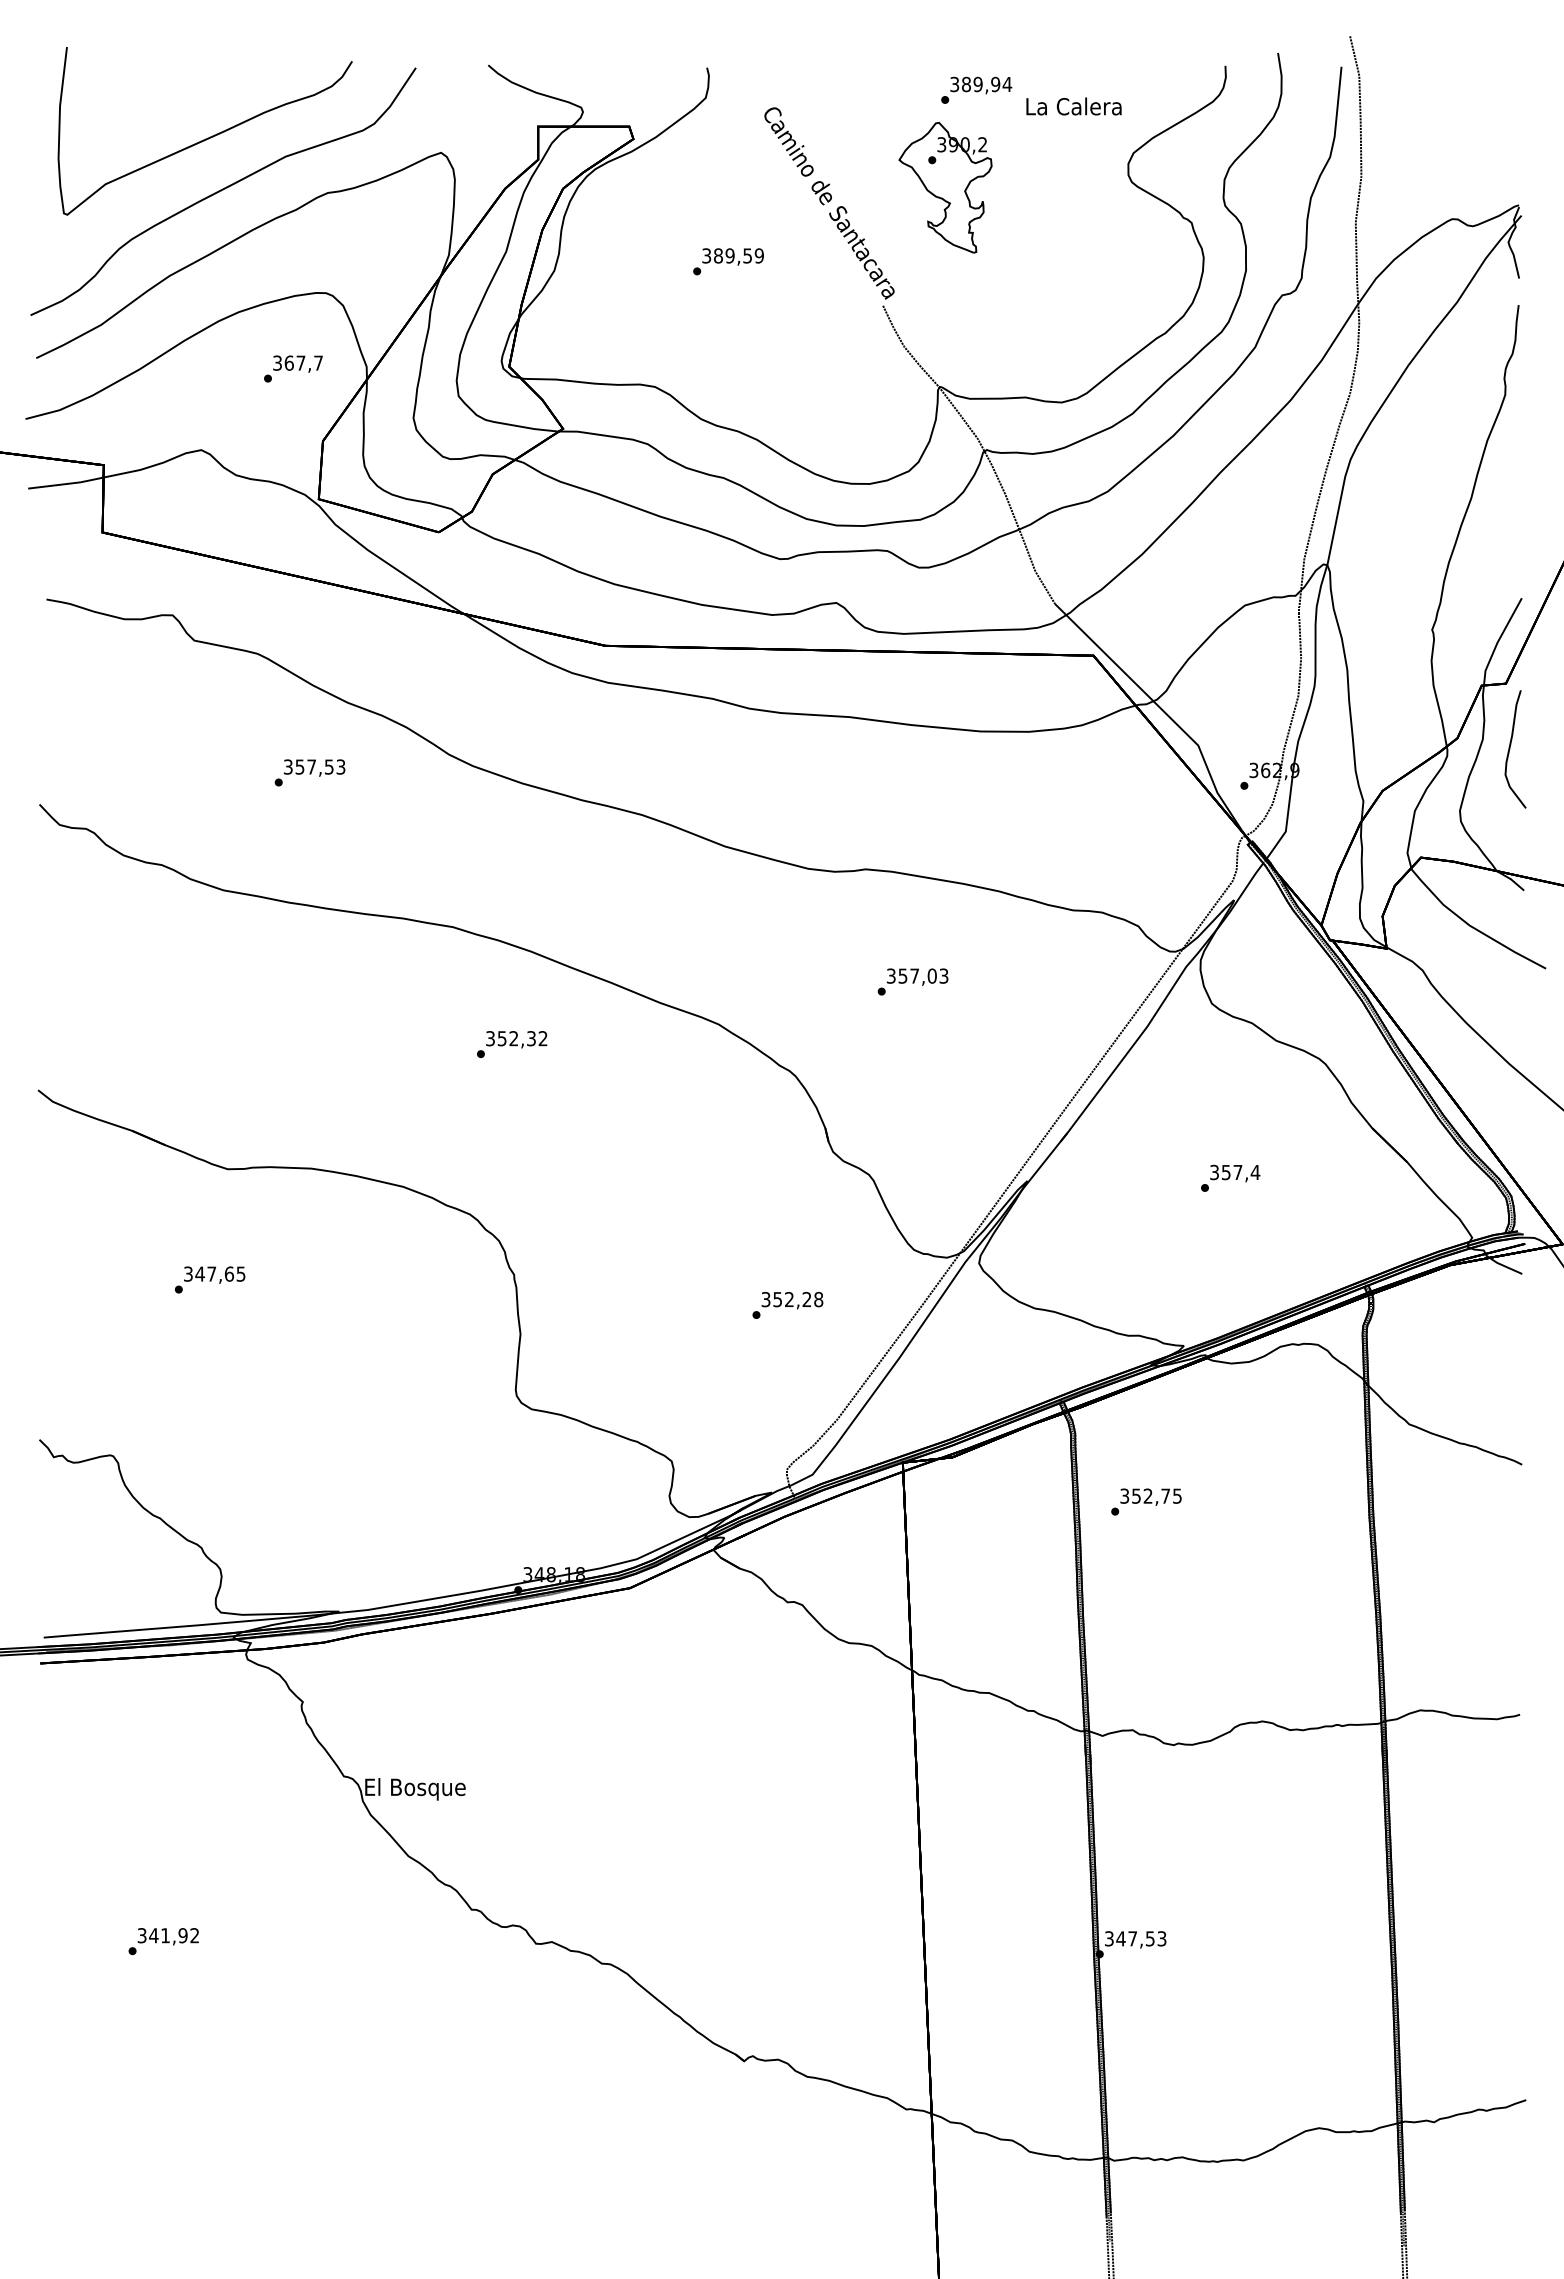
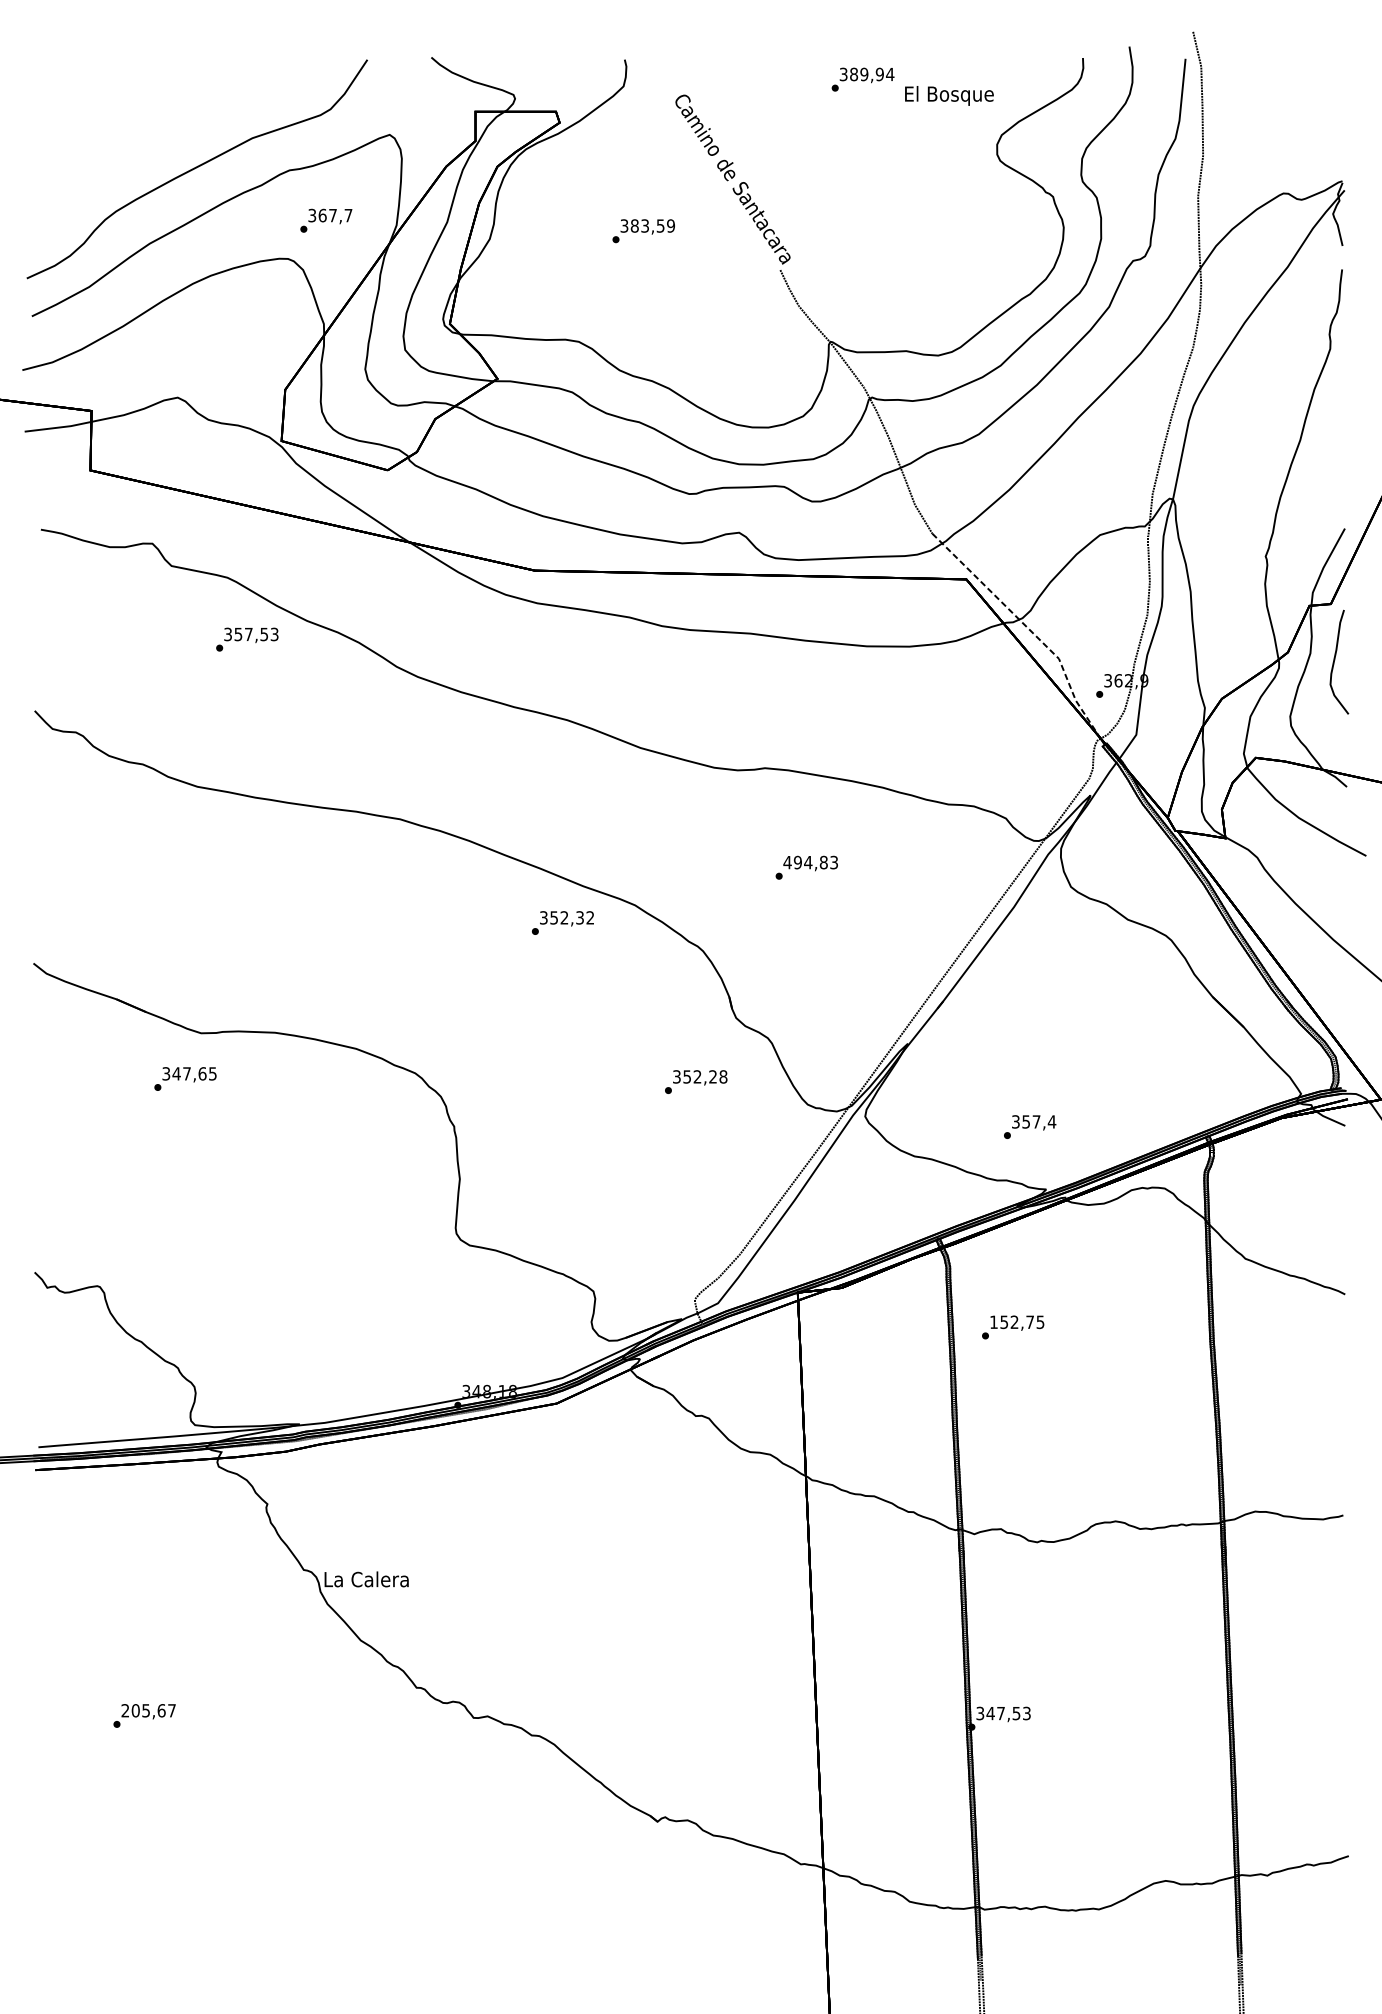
text: (1074, 108) -> (949, 95), La Calera -> El Bosque
curve: (207, 137) -> (183, 121), removed
part: (945, 187) -> (835, 165), removed
text: (729, 255) -> (644, 225), 389,59 -> 383,59
text: (293, 368) -> (326, 220), moved
line: (1164, 711) -> (1029, 628), solid -> dashed
text: (309, 772) -> (246, 639), moved
text: (911, 975) -> (805, 862), 357,03 -> 494,83
text: (512, 1044) -> (563, 923), moved
text: (1230, 1177) -> (1029, 1126), moved
text: (210, 1279) -> (185, 1078), moved
text: (787, 1305) -> (695, 1082), moved
text: (1124, 1495) -> (993, 1321), 352,75 -> 152,75
text: (415, 1789) -> (367, 1581), El Bosque -> La Calera
text: (168, 1935) -> (148, 1710), 341,92 -> 205,67

